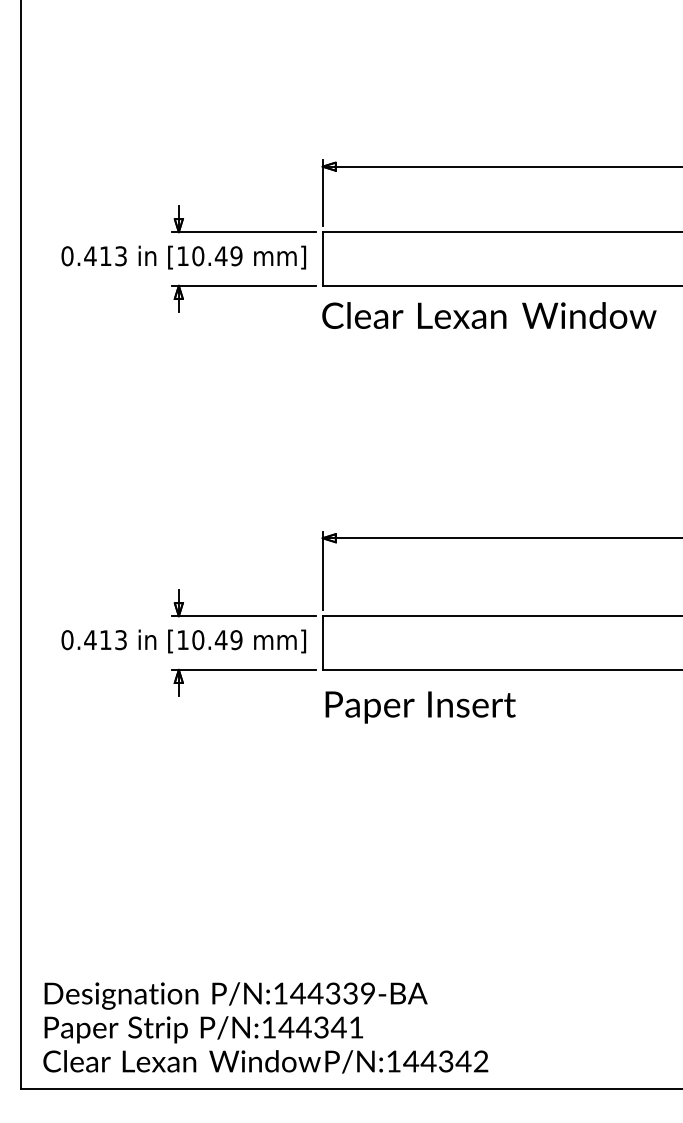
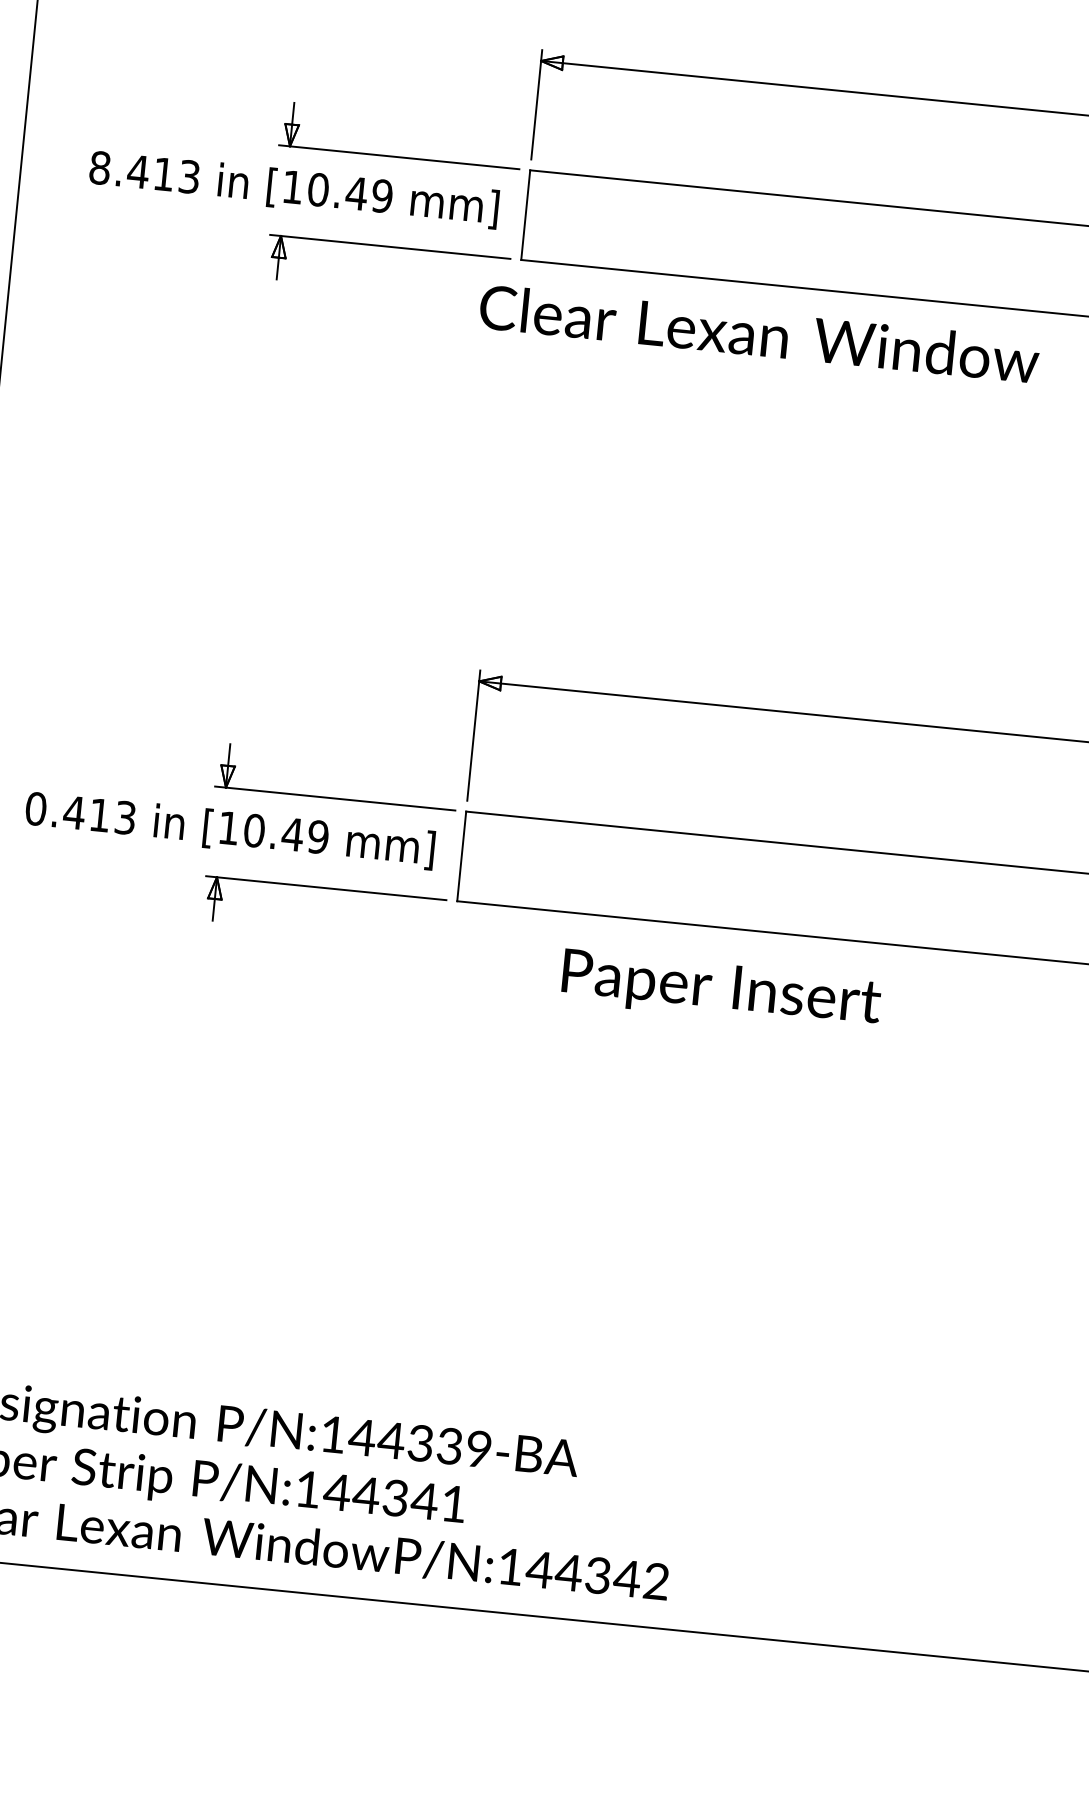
text: (67, 255) -> (100, 166), 0.413 -> 8.413
text: (489, 315) -> (759, 333), moved
text: (420, 707) -> (721, 990), moved

